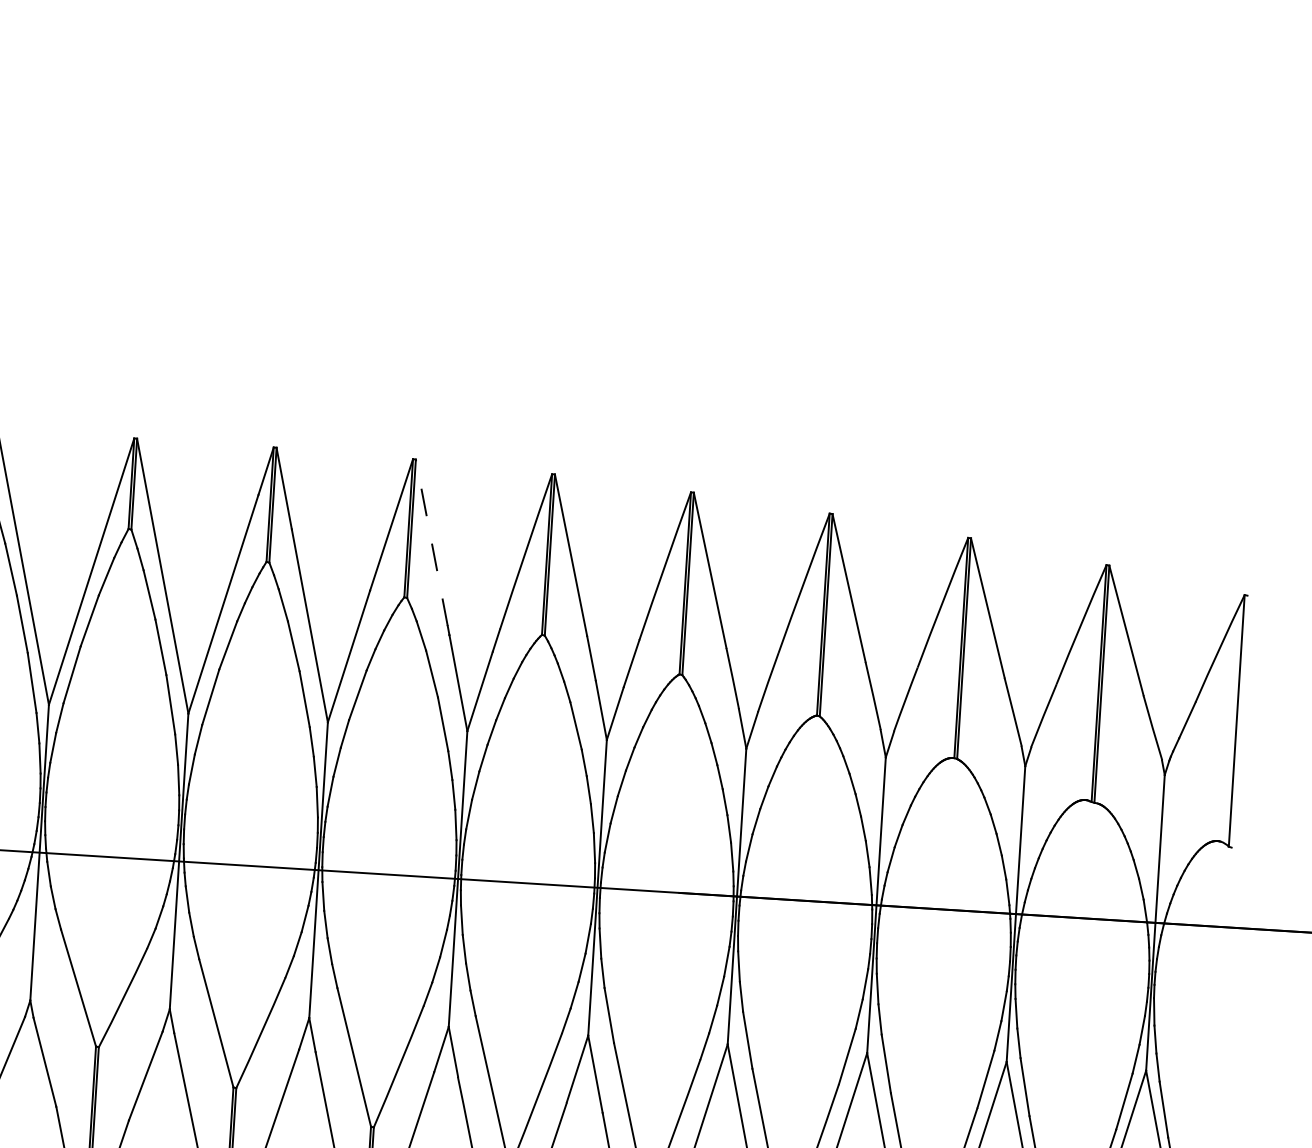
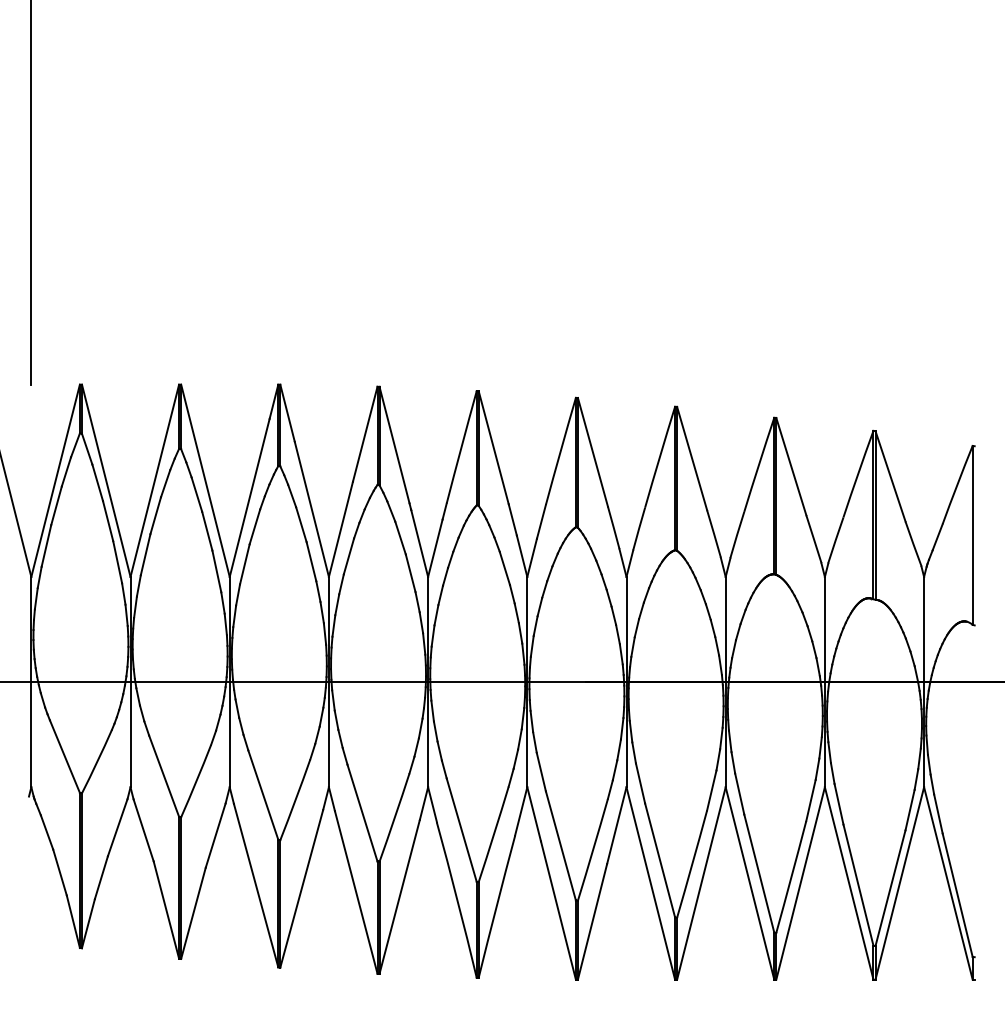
line: (431, 541) -> (394, 444), dashed -> solid

